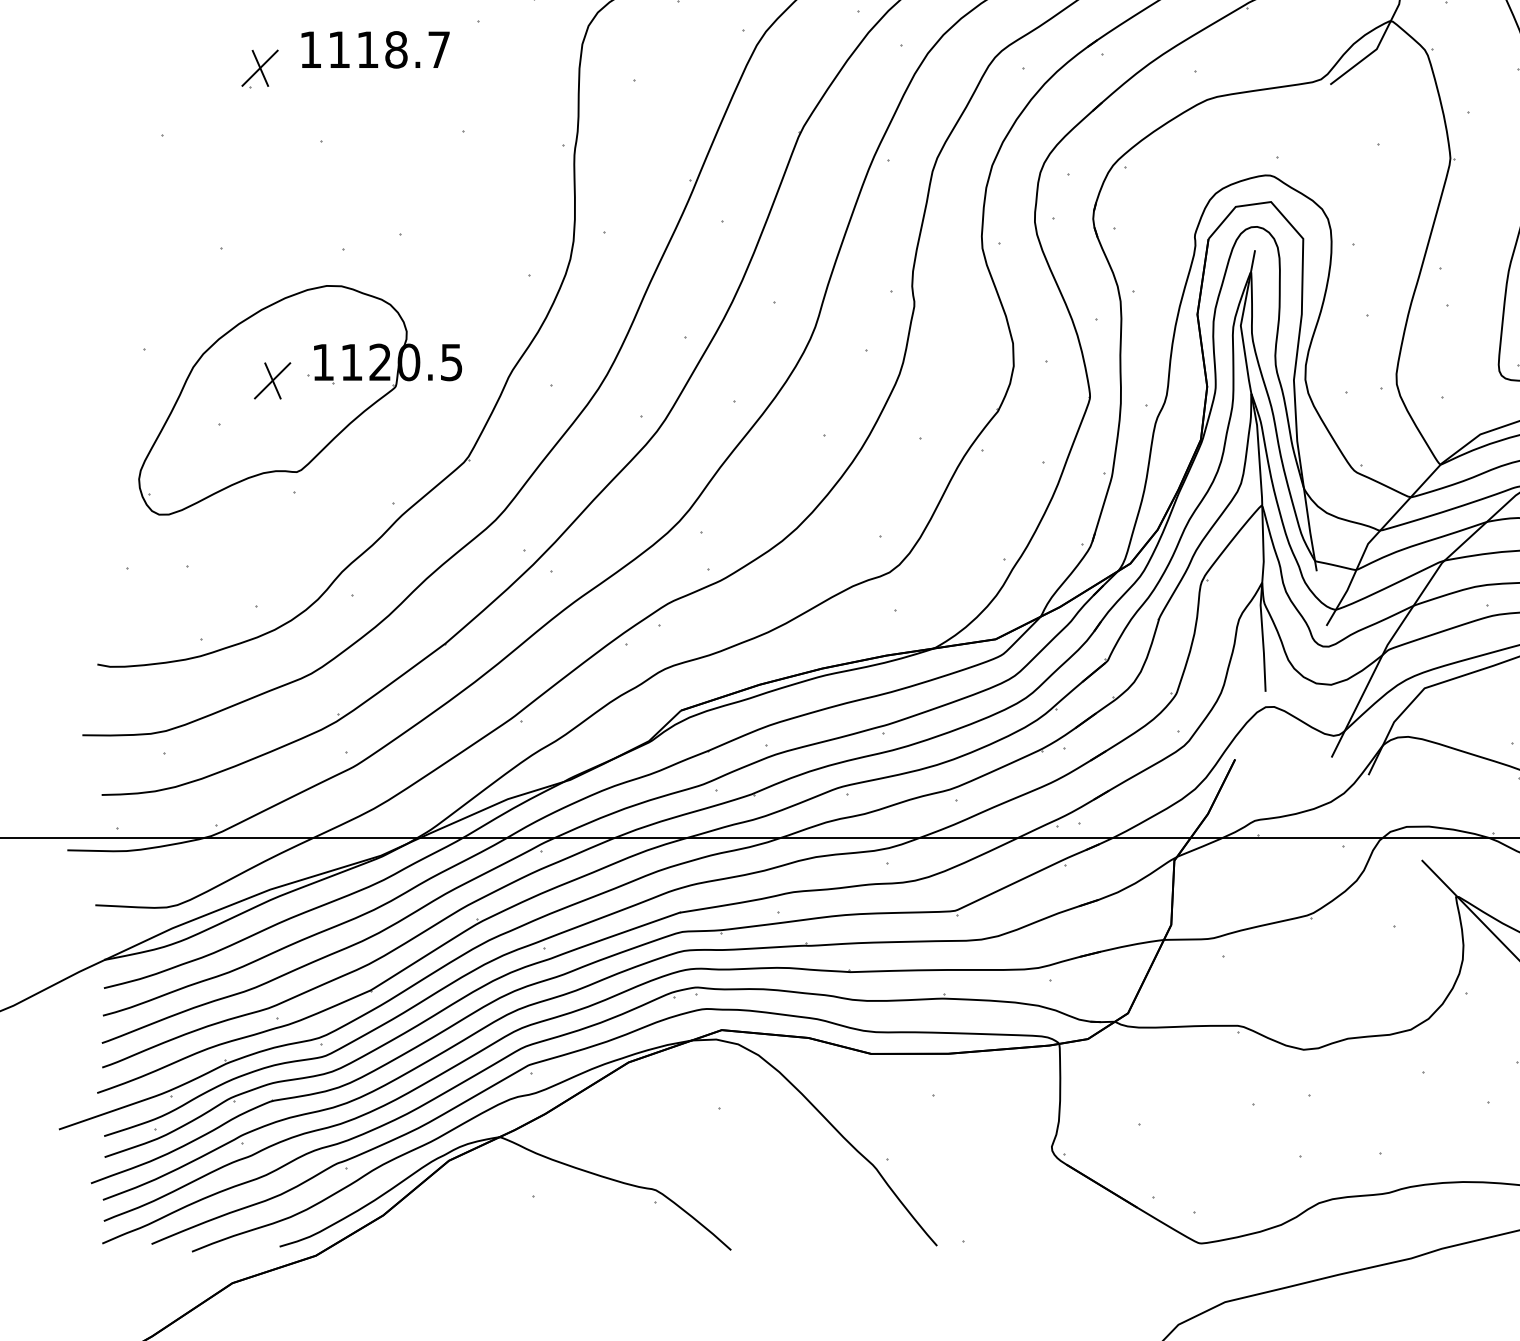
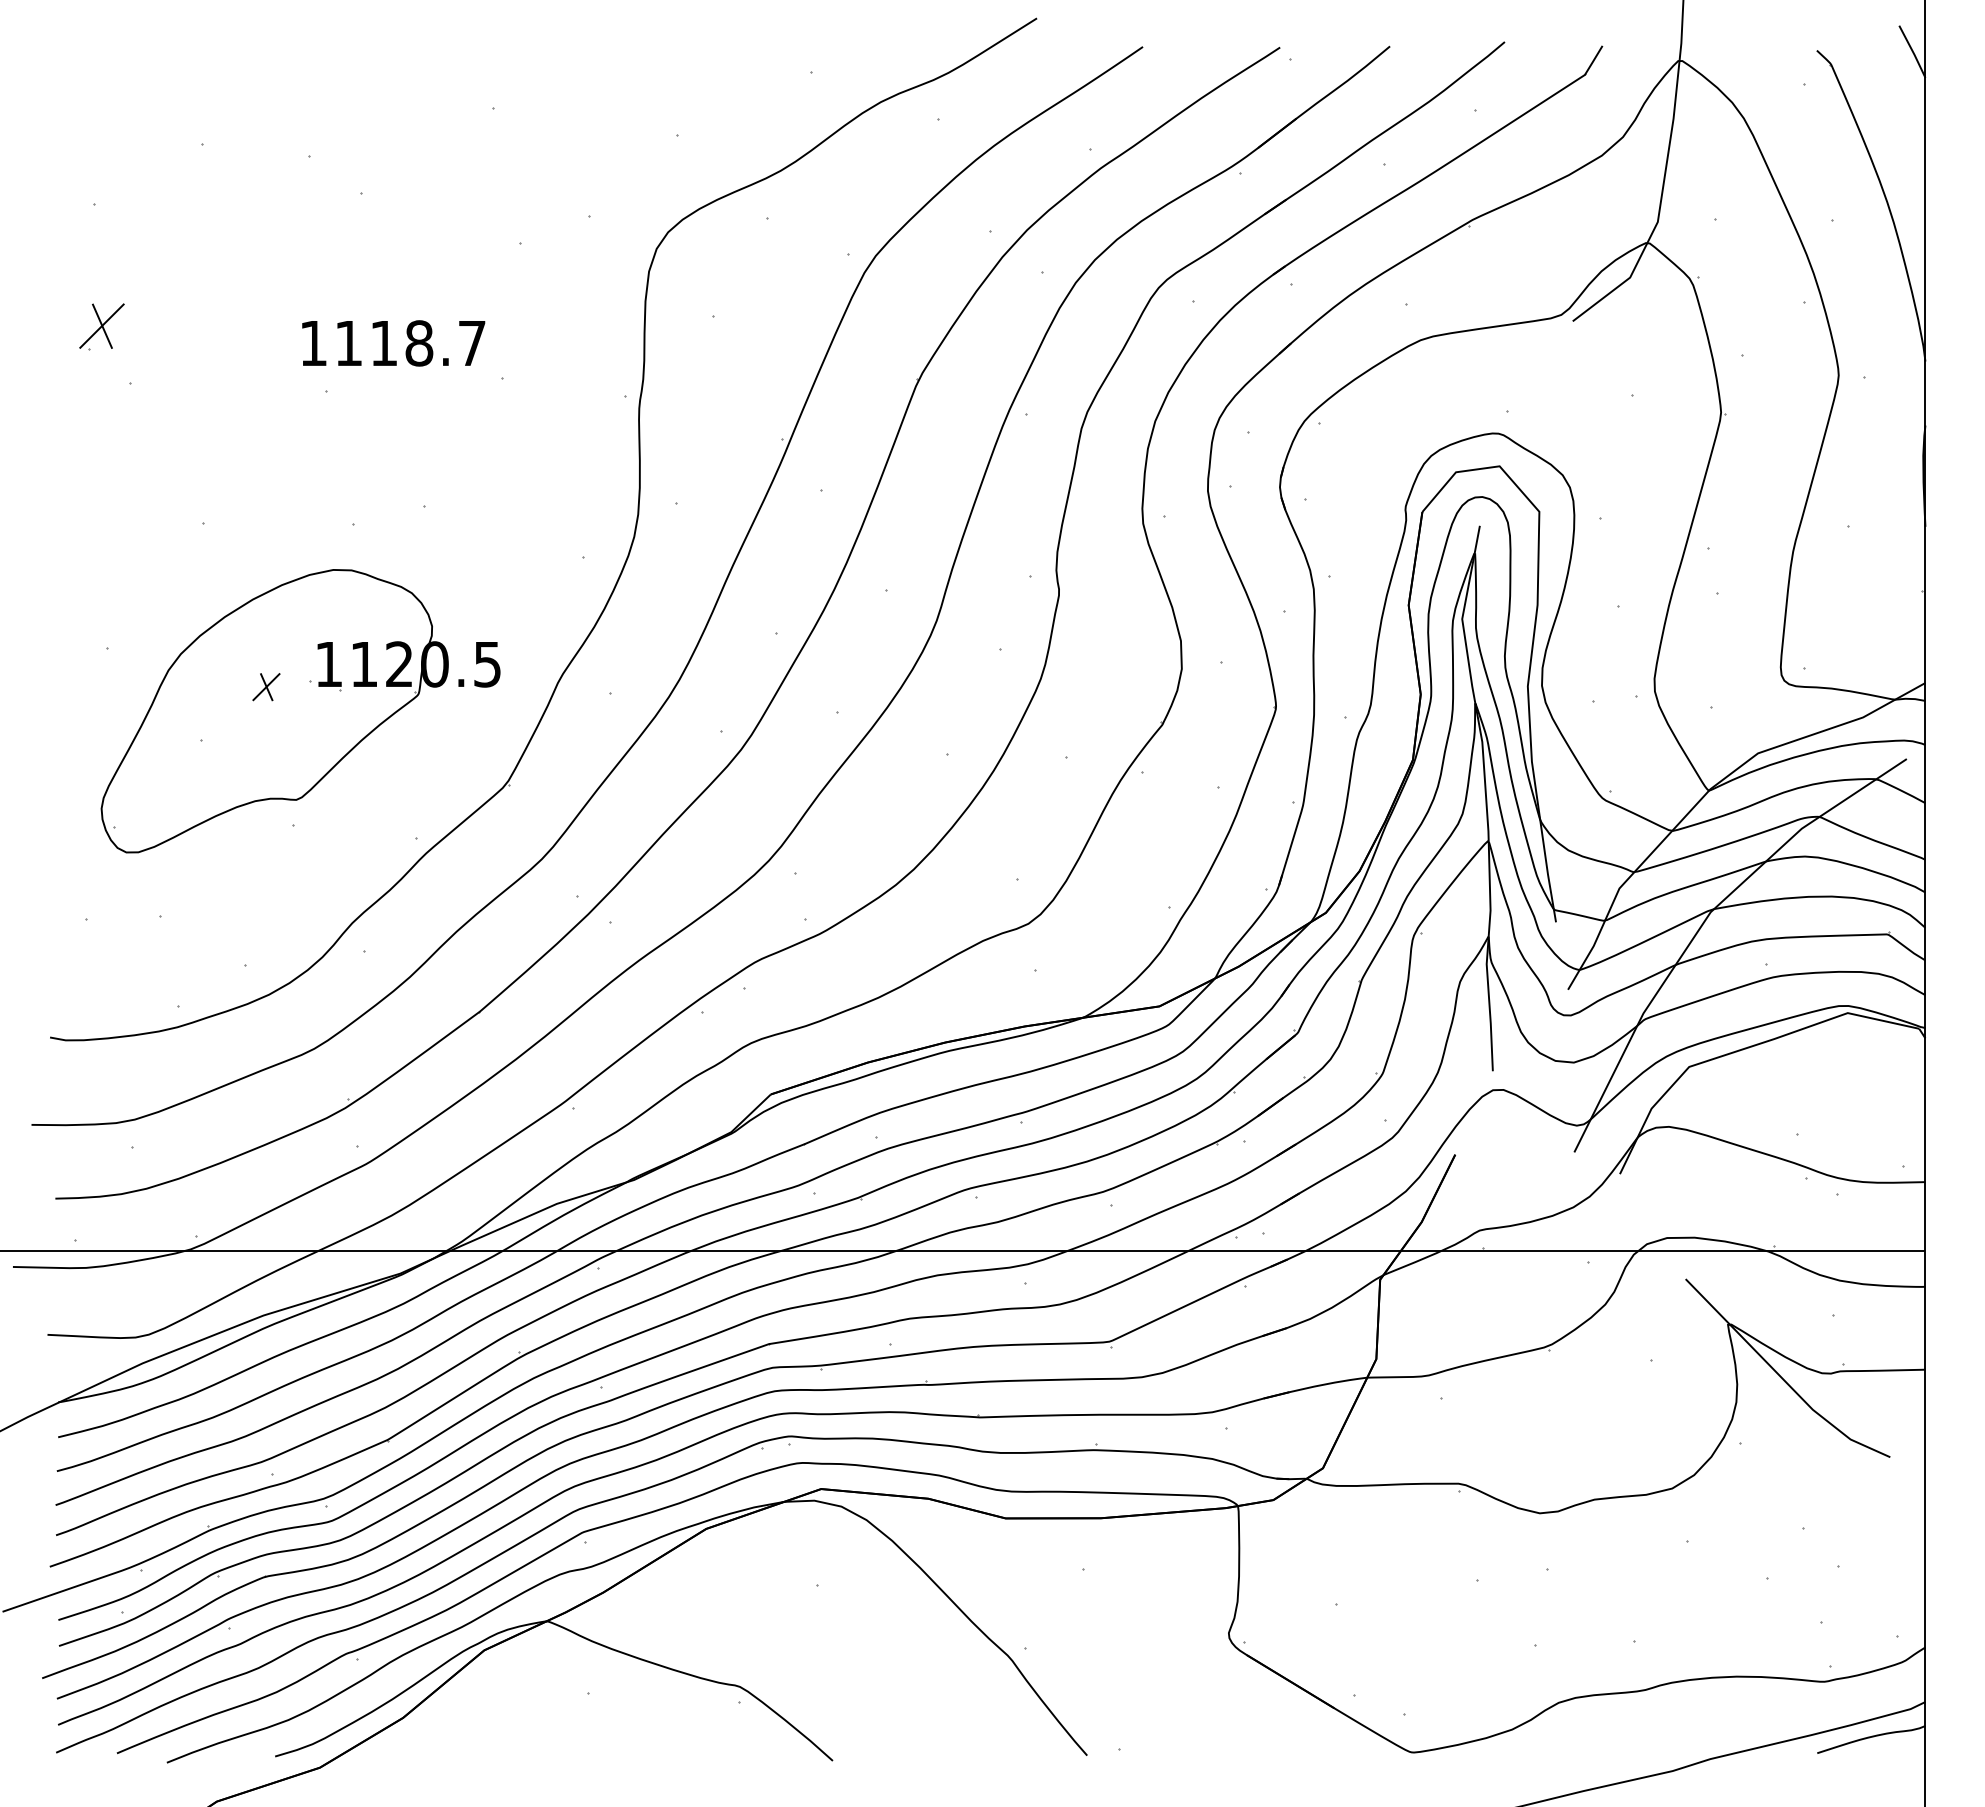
part: (375, 49) -> (393, 343), moved
part: (259, 68) -> (101, 326), moved
part: (272, 380) -> (266, 686), size x0.6

